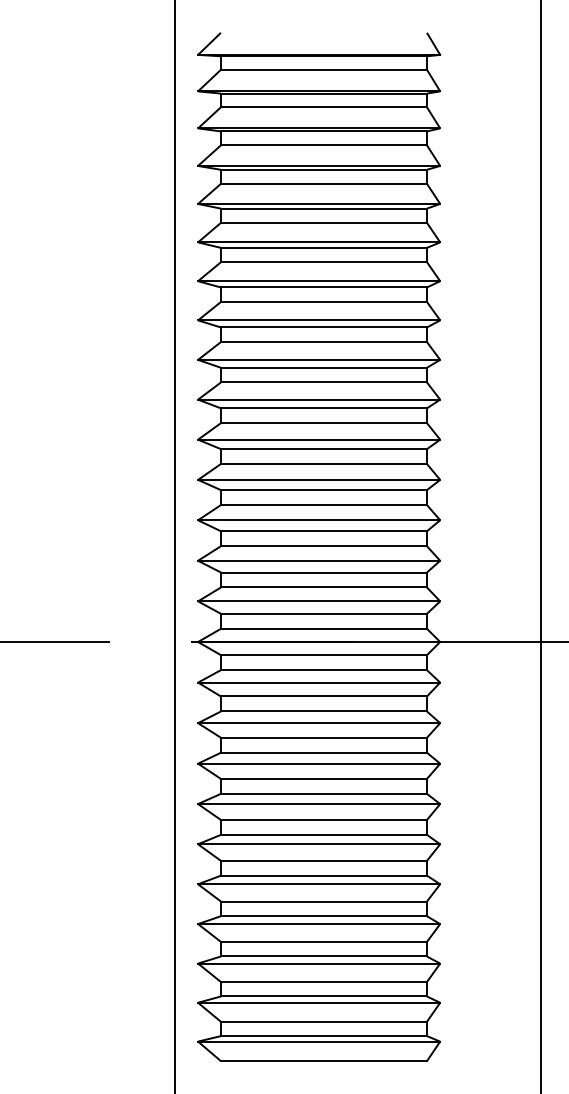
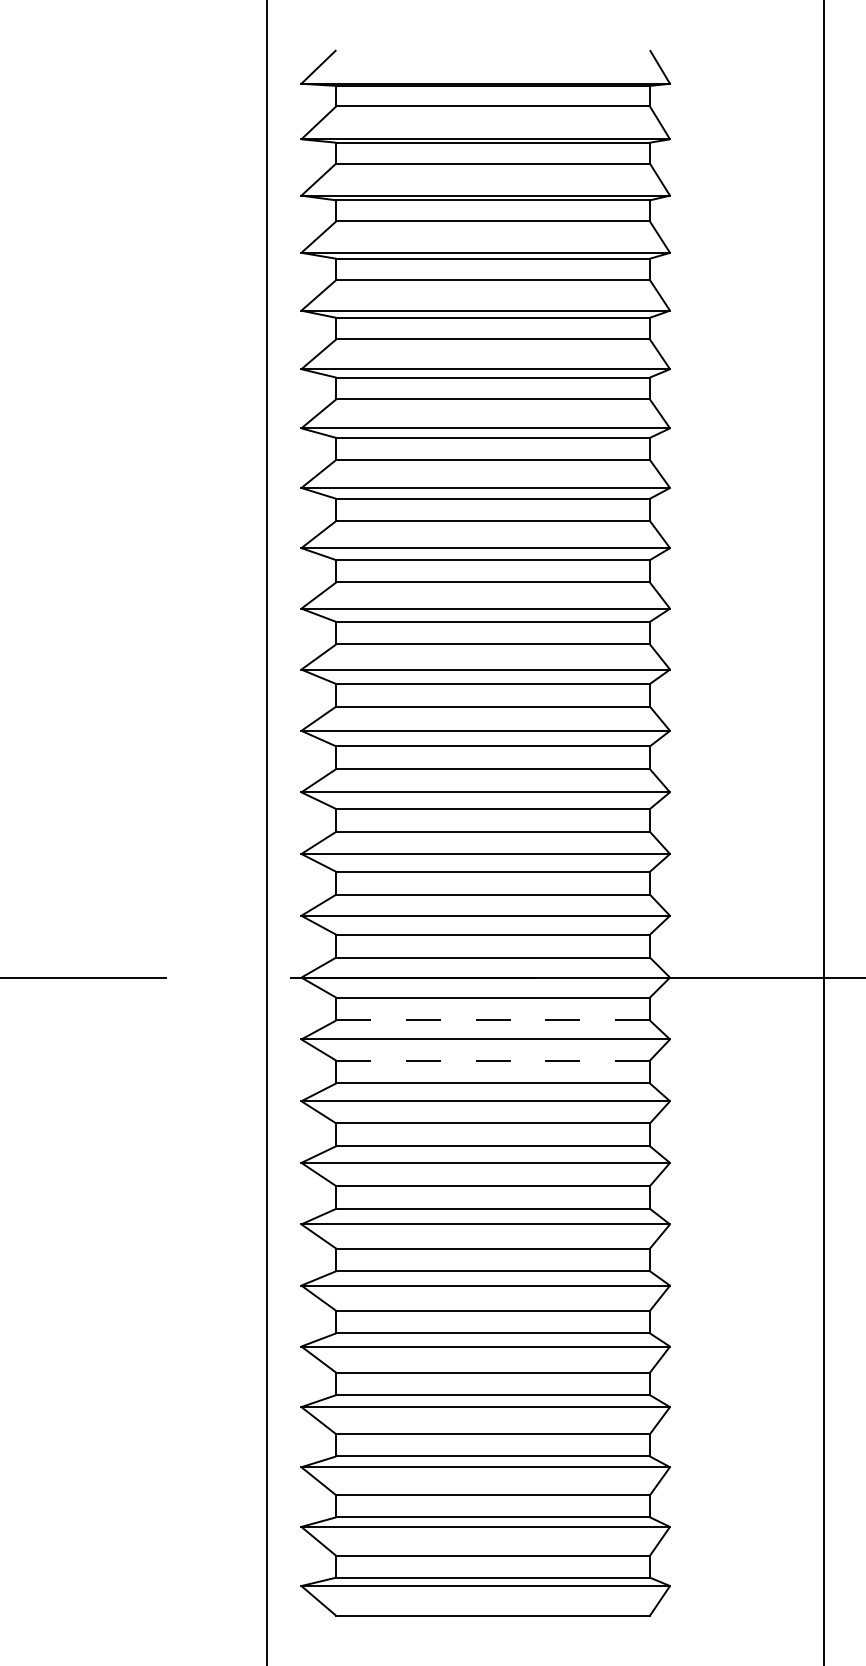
line: (323, 670) -> (492, 1021), solid -> dashed
line: (323, 696) -> (492, 1060), solid -> dashed

